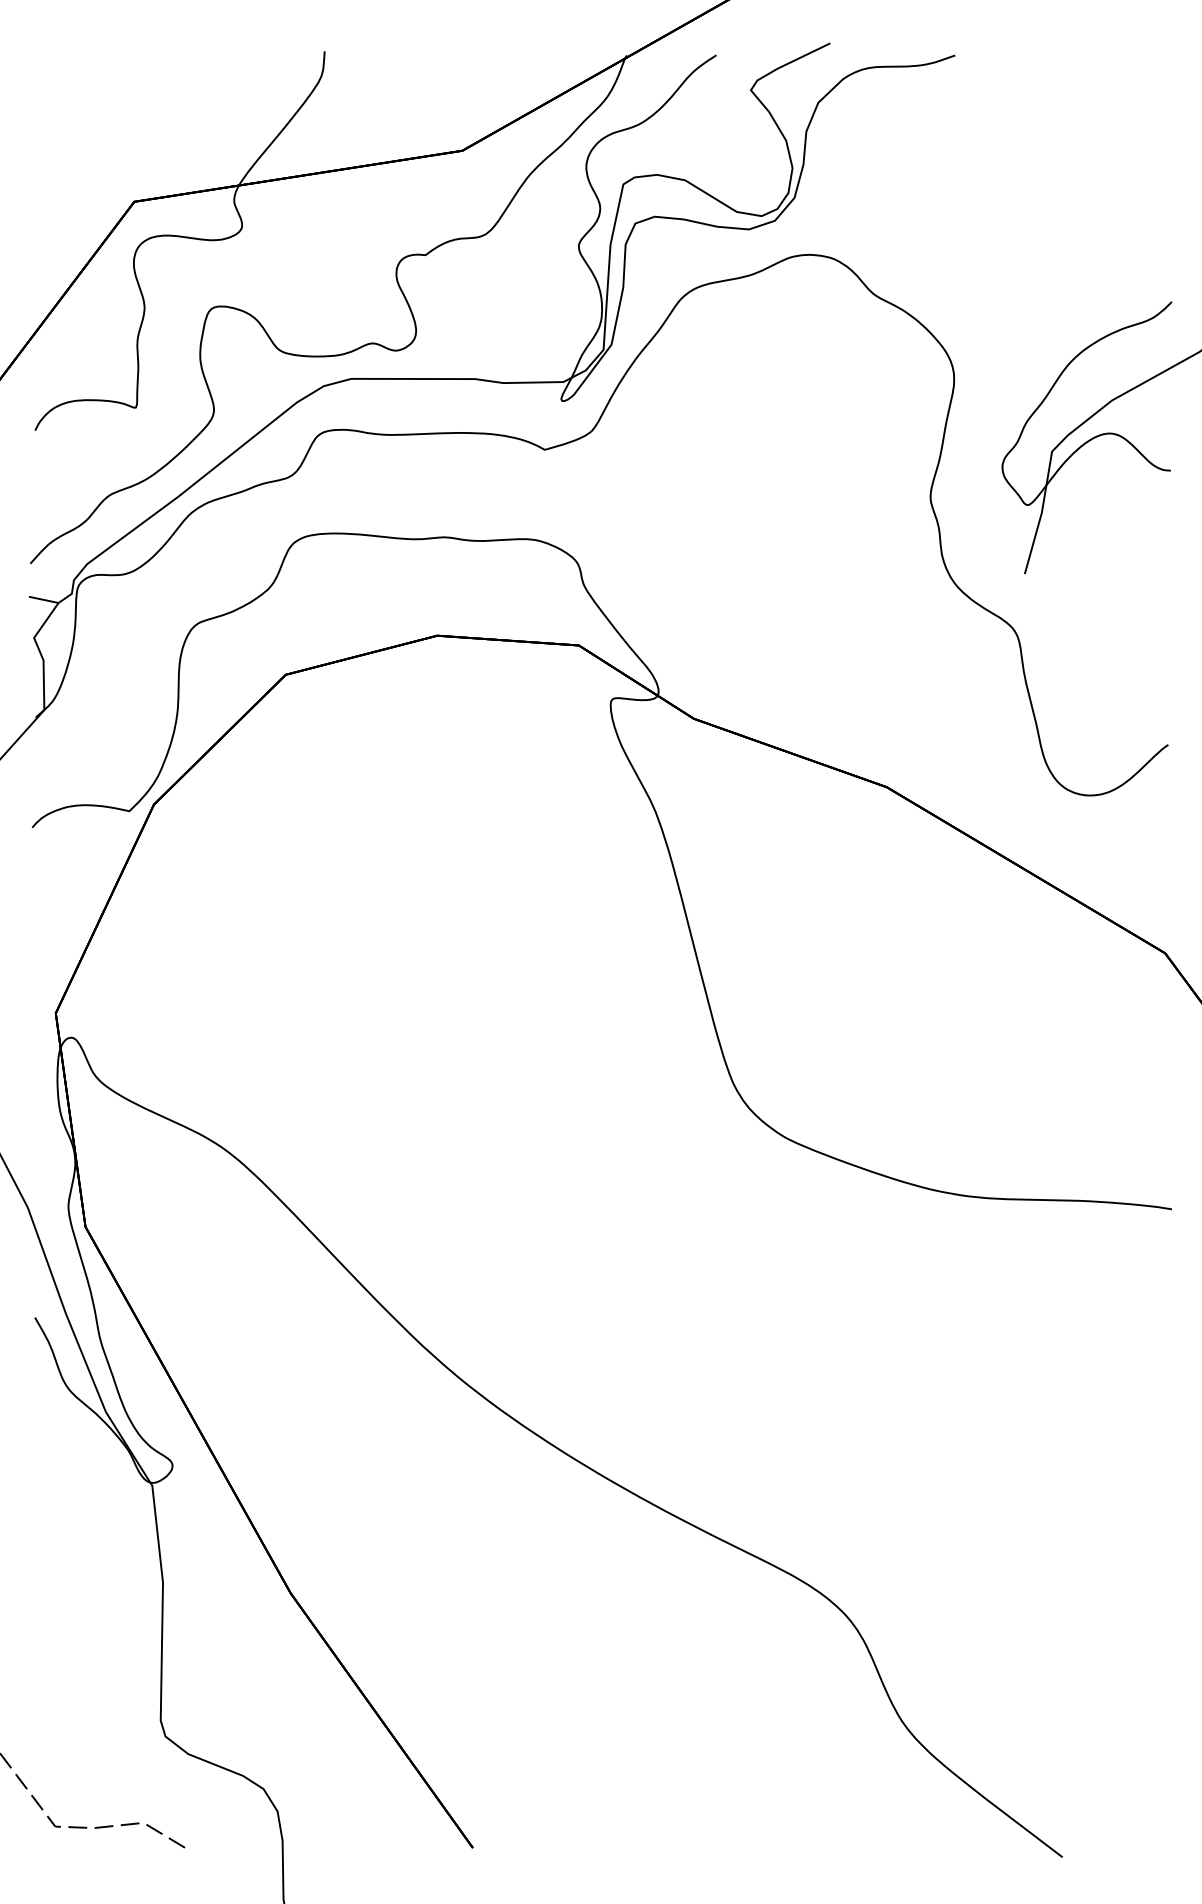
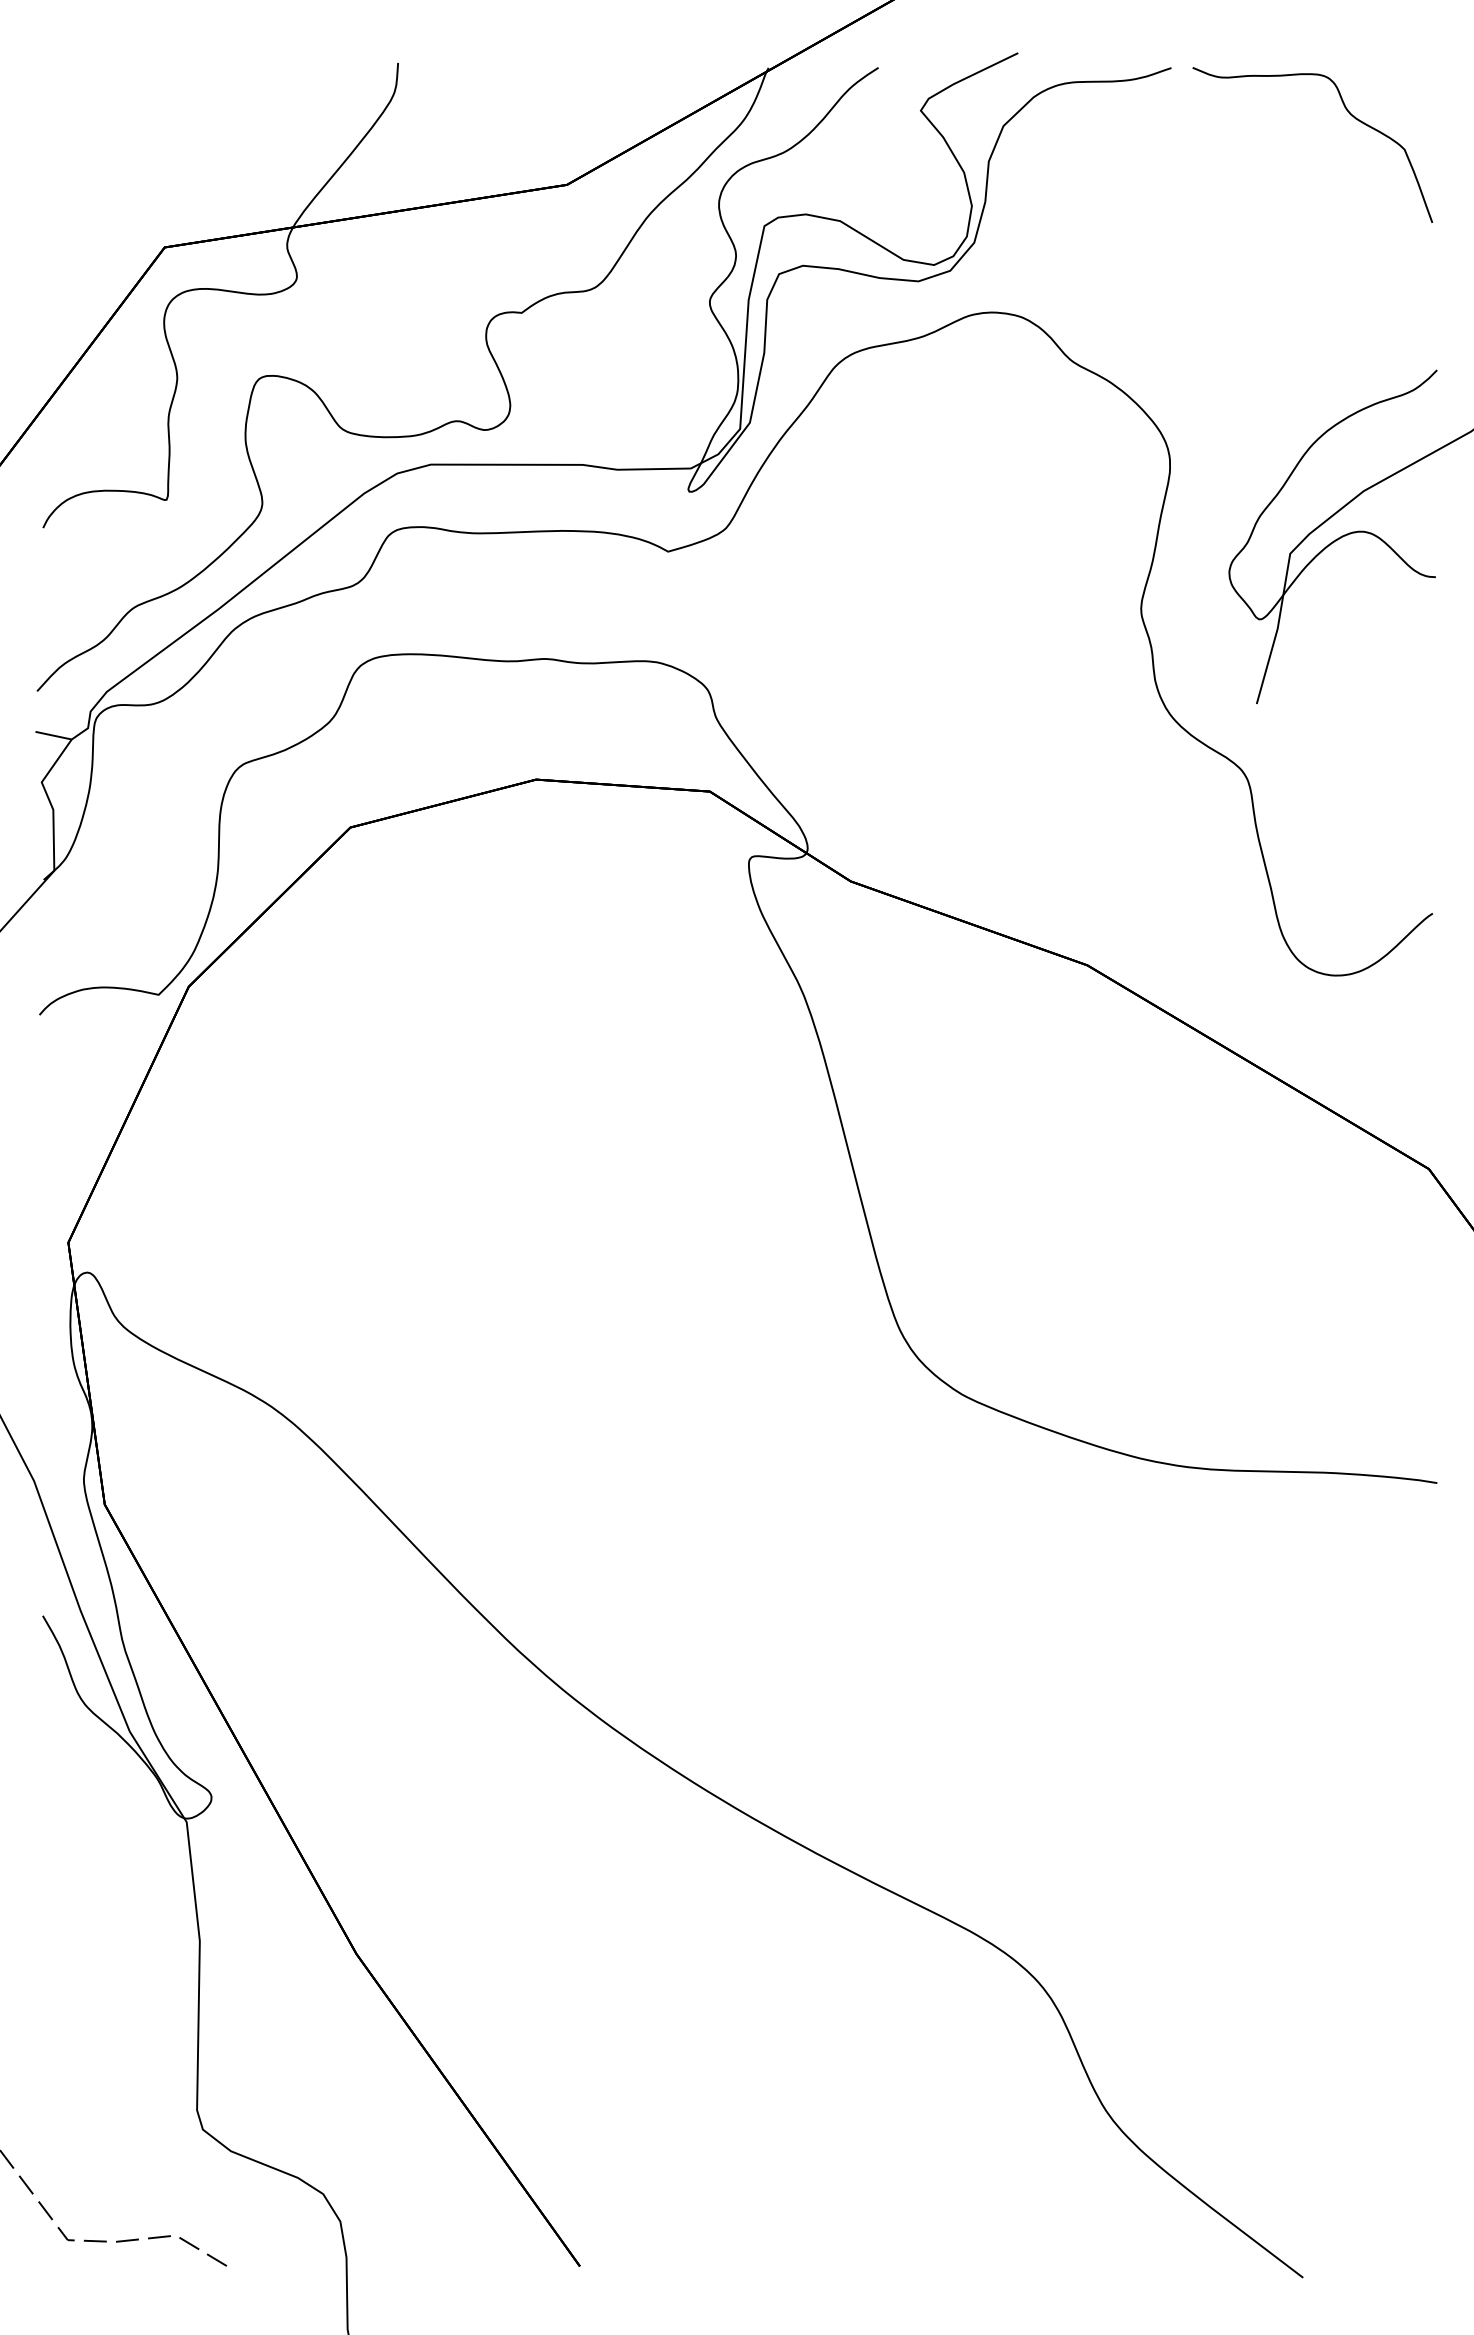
curve: (1098, 91) -> (1347, 112), added

